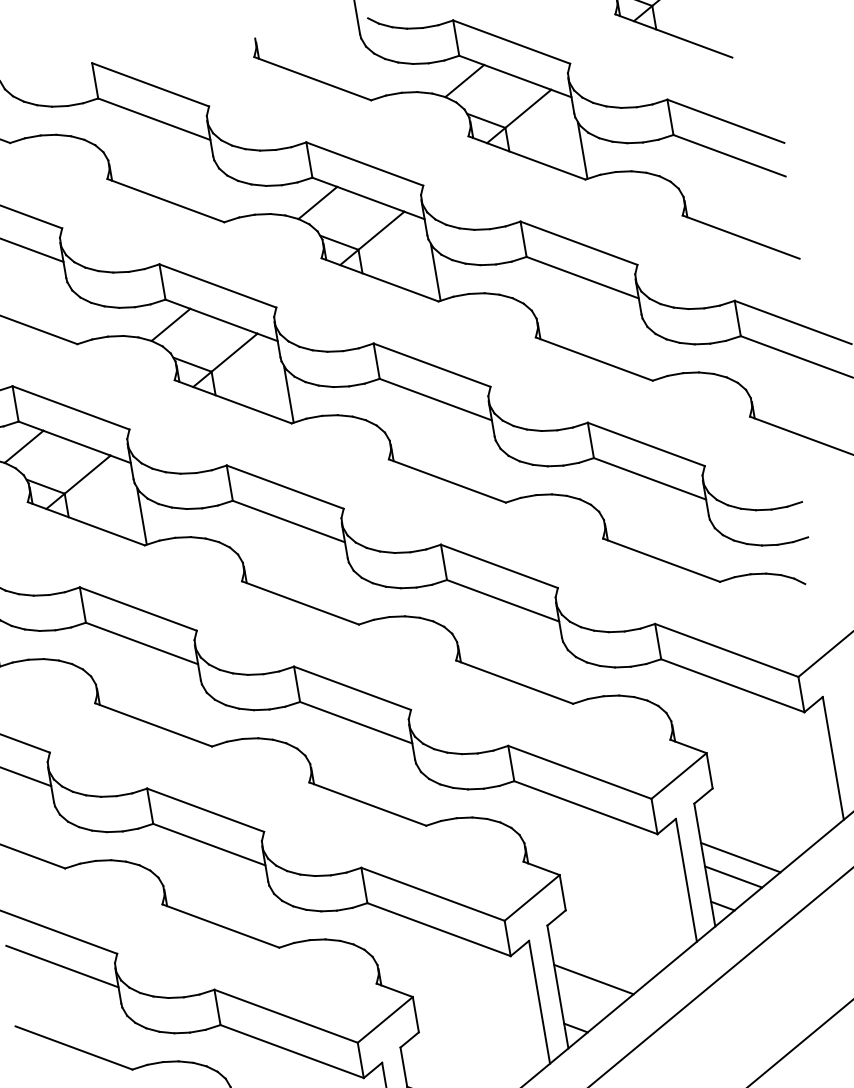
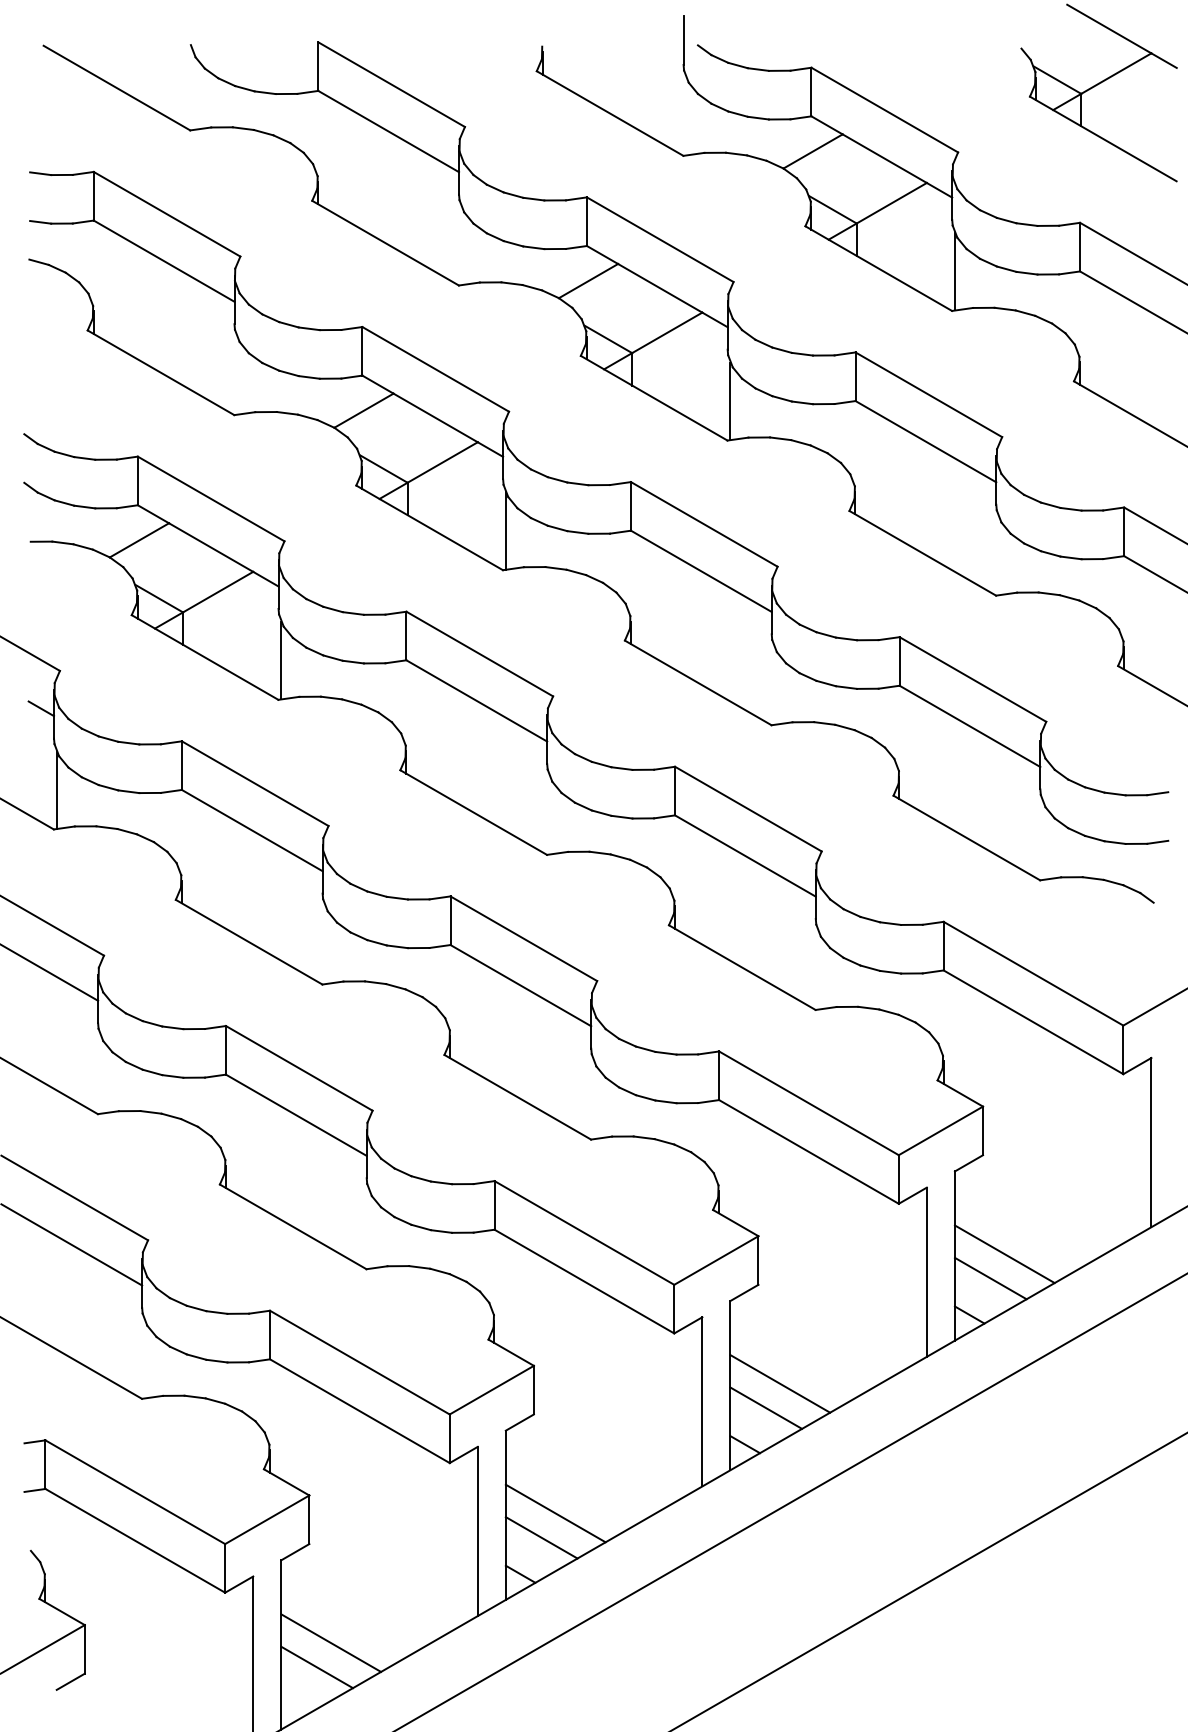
line: (586, 998) -> (766, 1407), added

